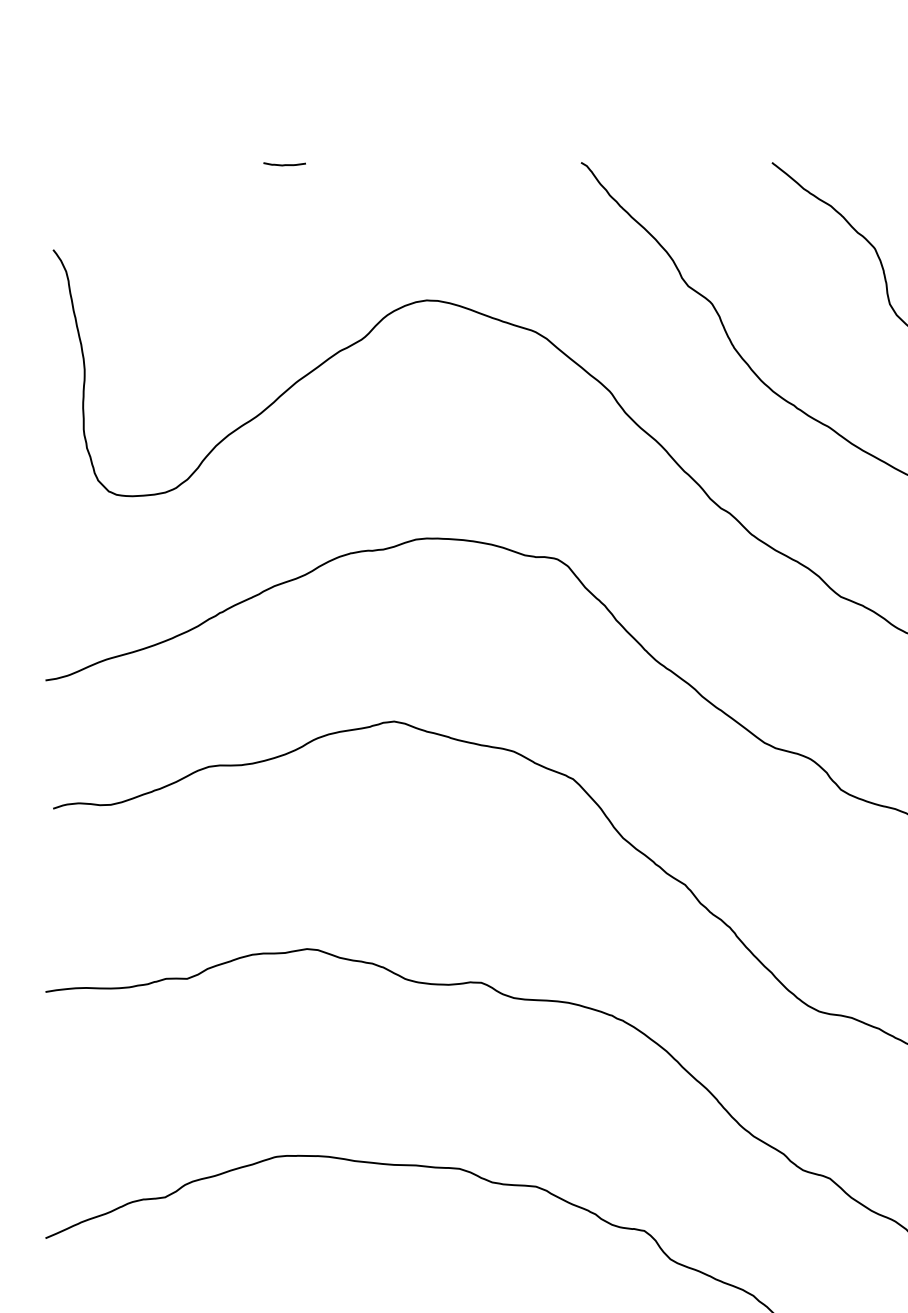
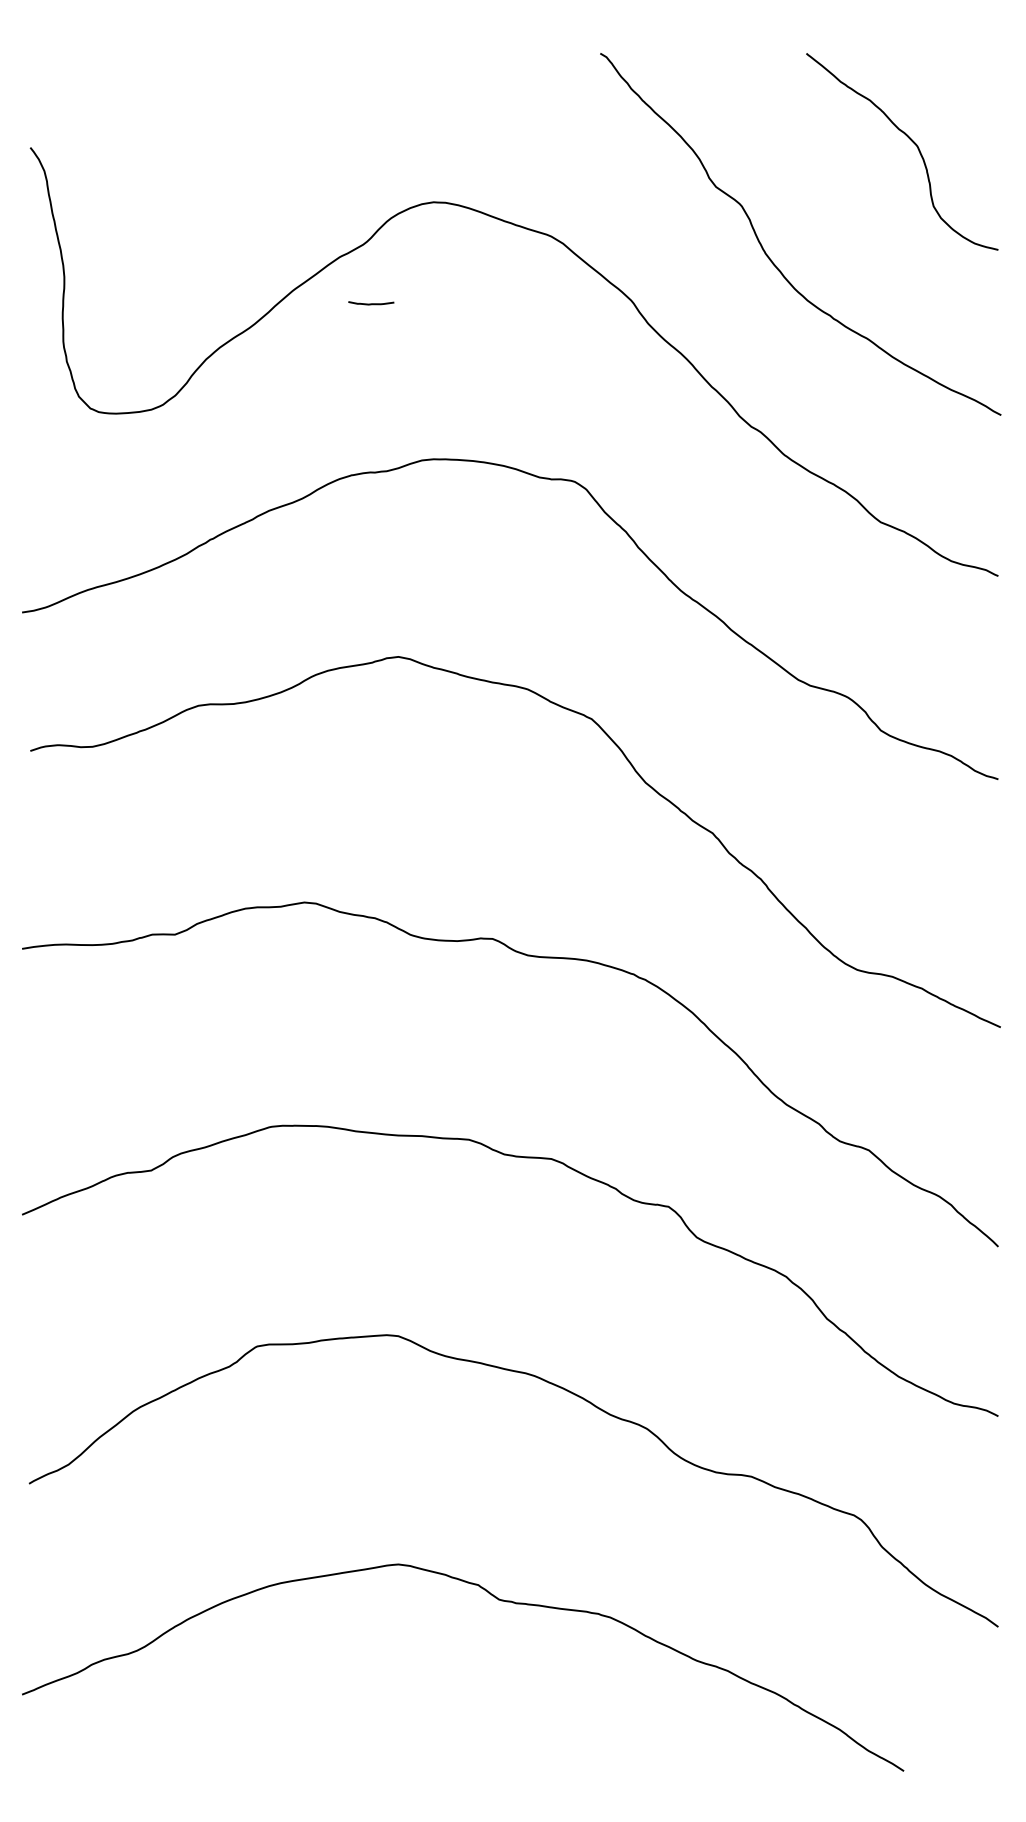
curve: (284, 164) -> (371, 303), moved

